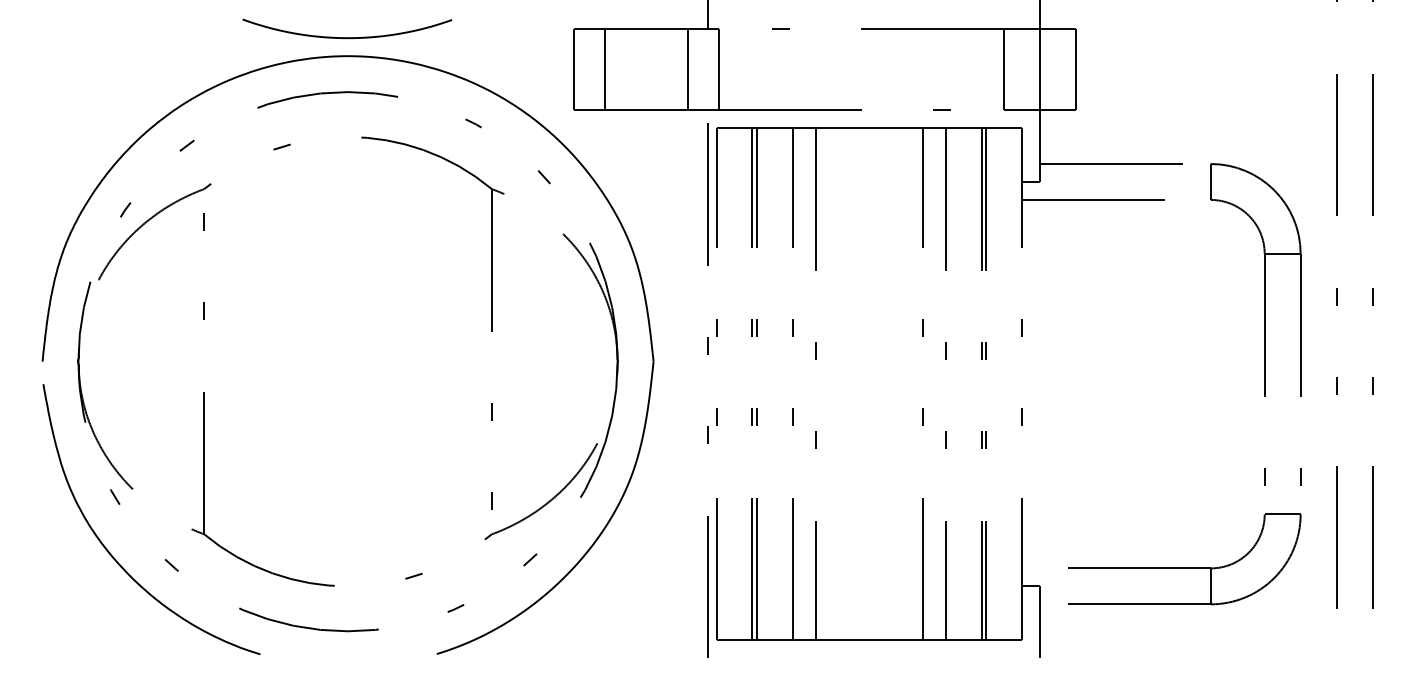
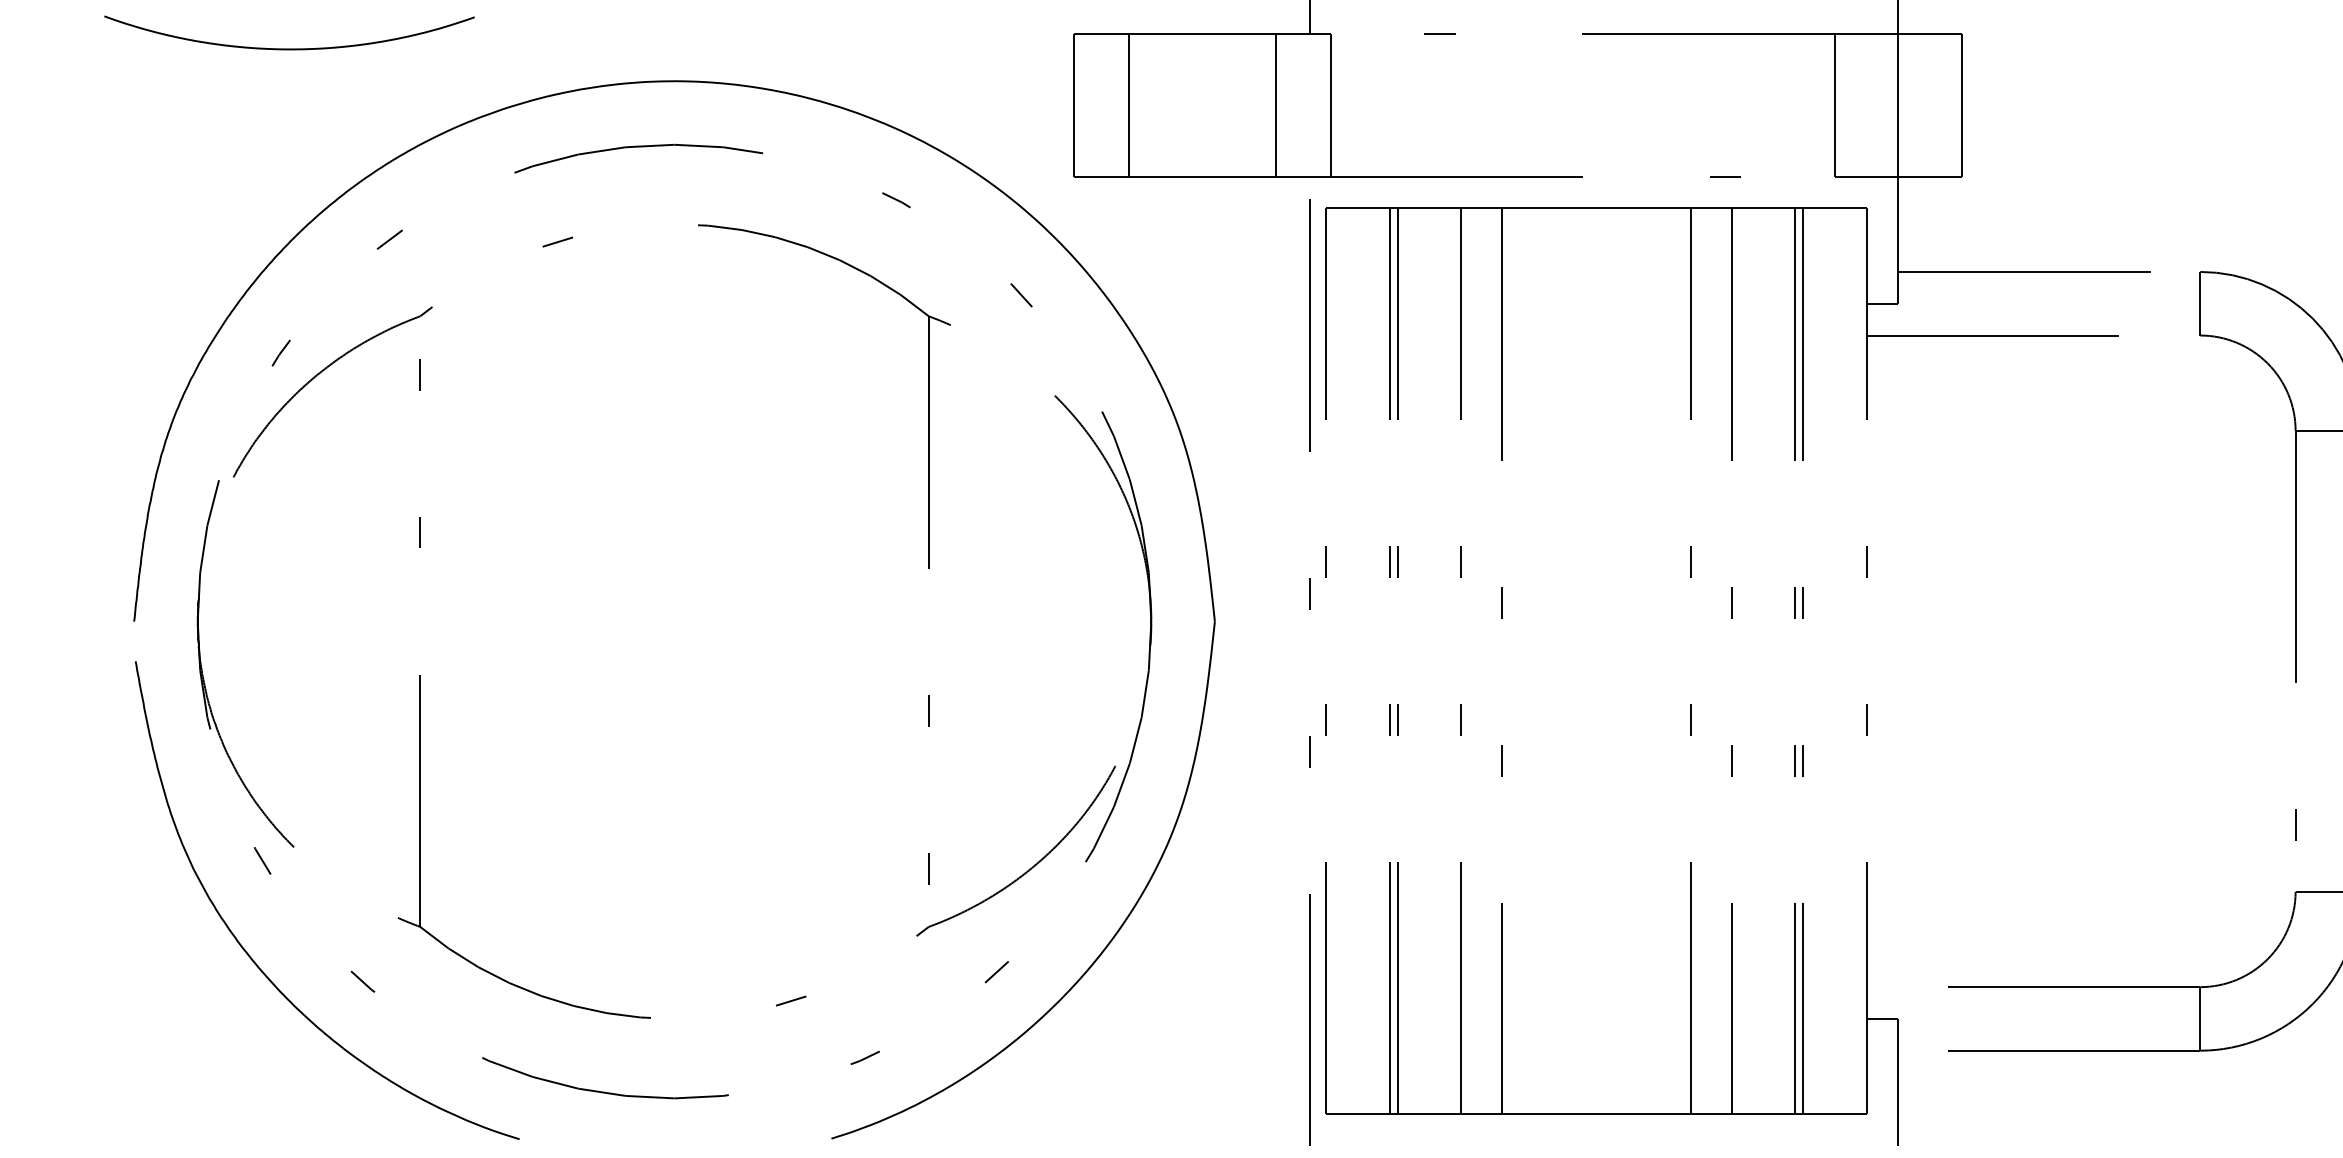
curve: (347, 37) -> (289, 48), moved

